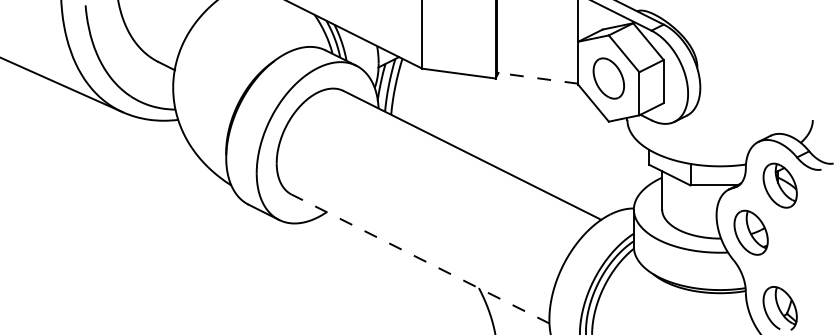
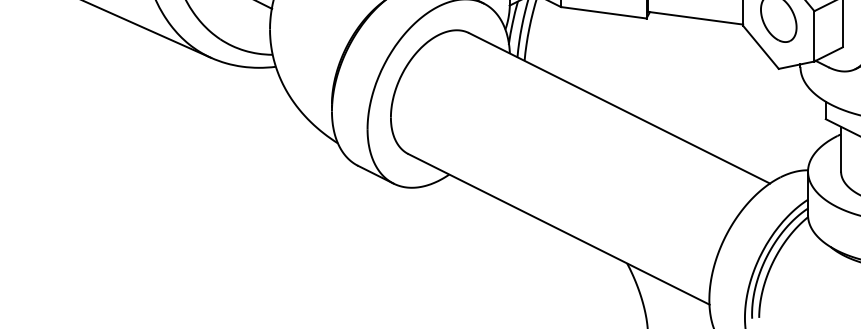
line: (537, 78) -> (695, 18), dashed -> solid
line: (420, 258) -> (558, 228), dashed -> solid

